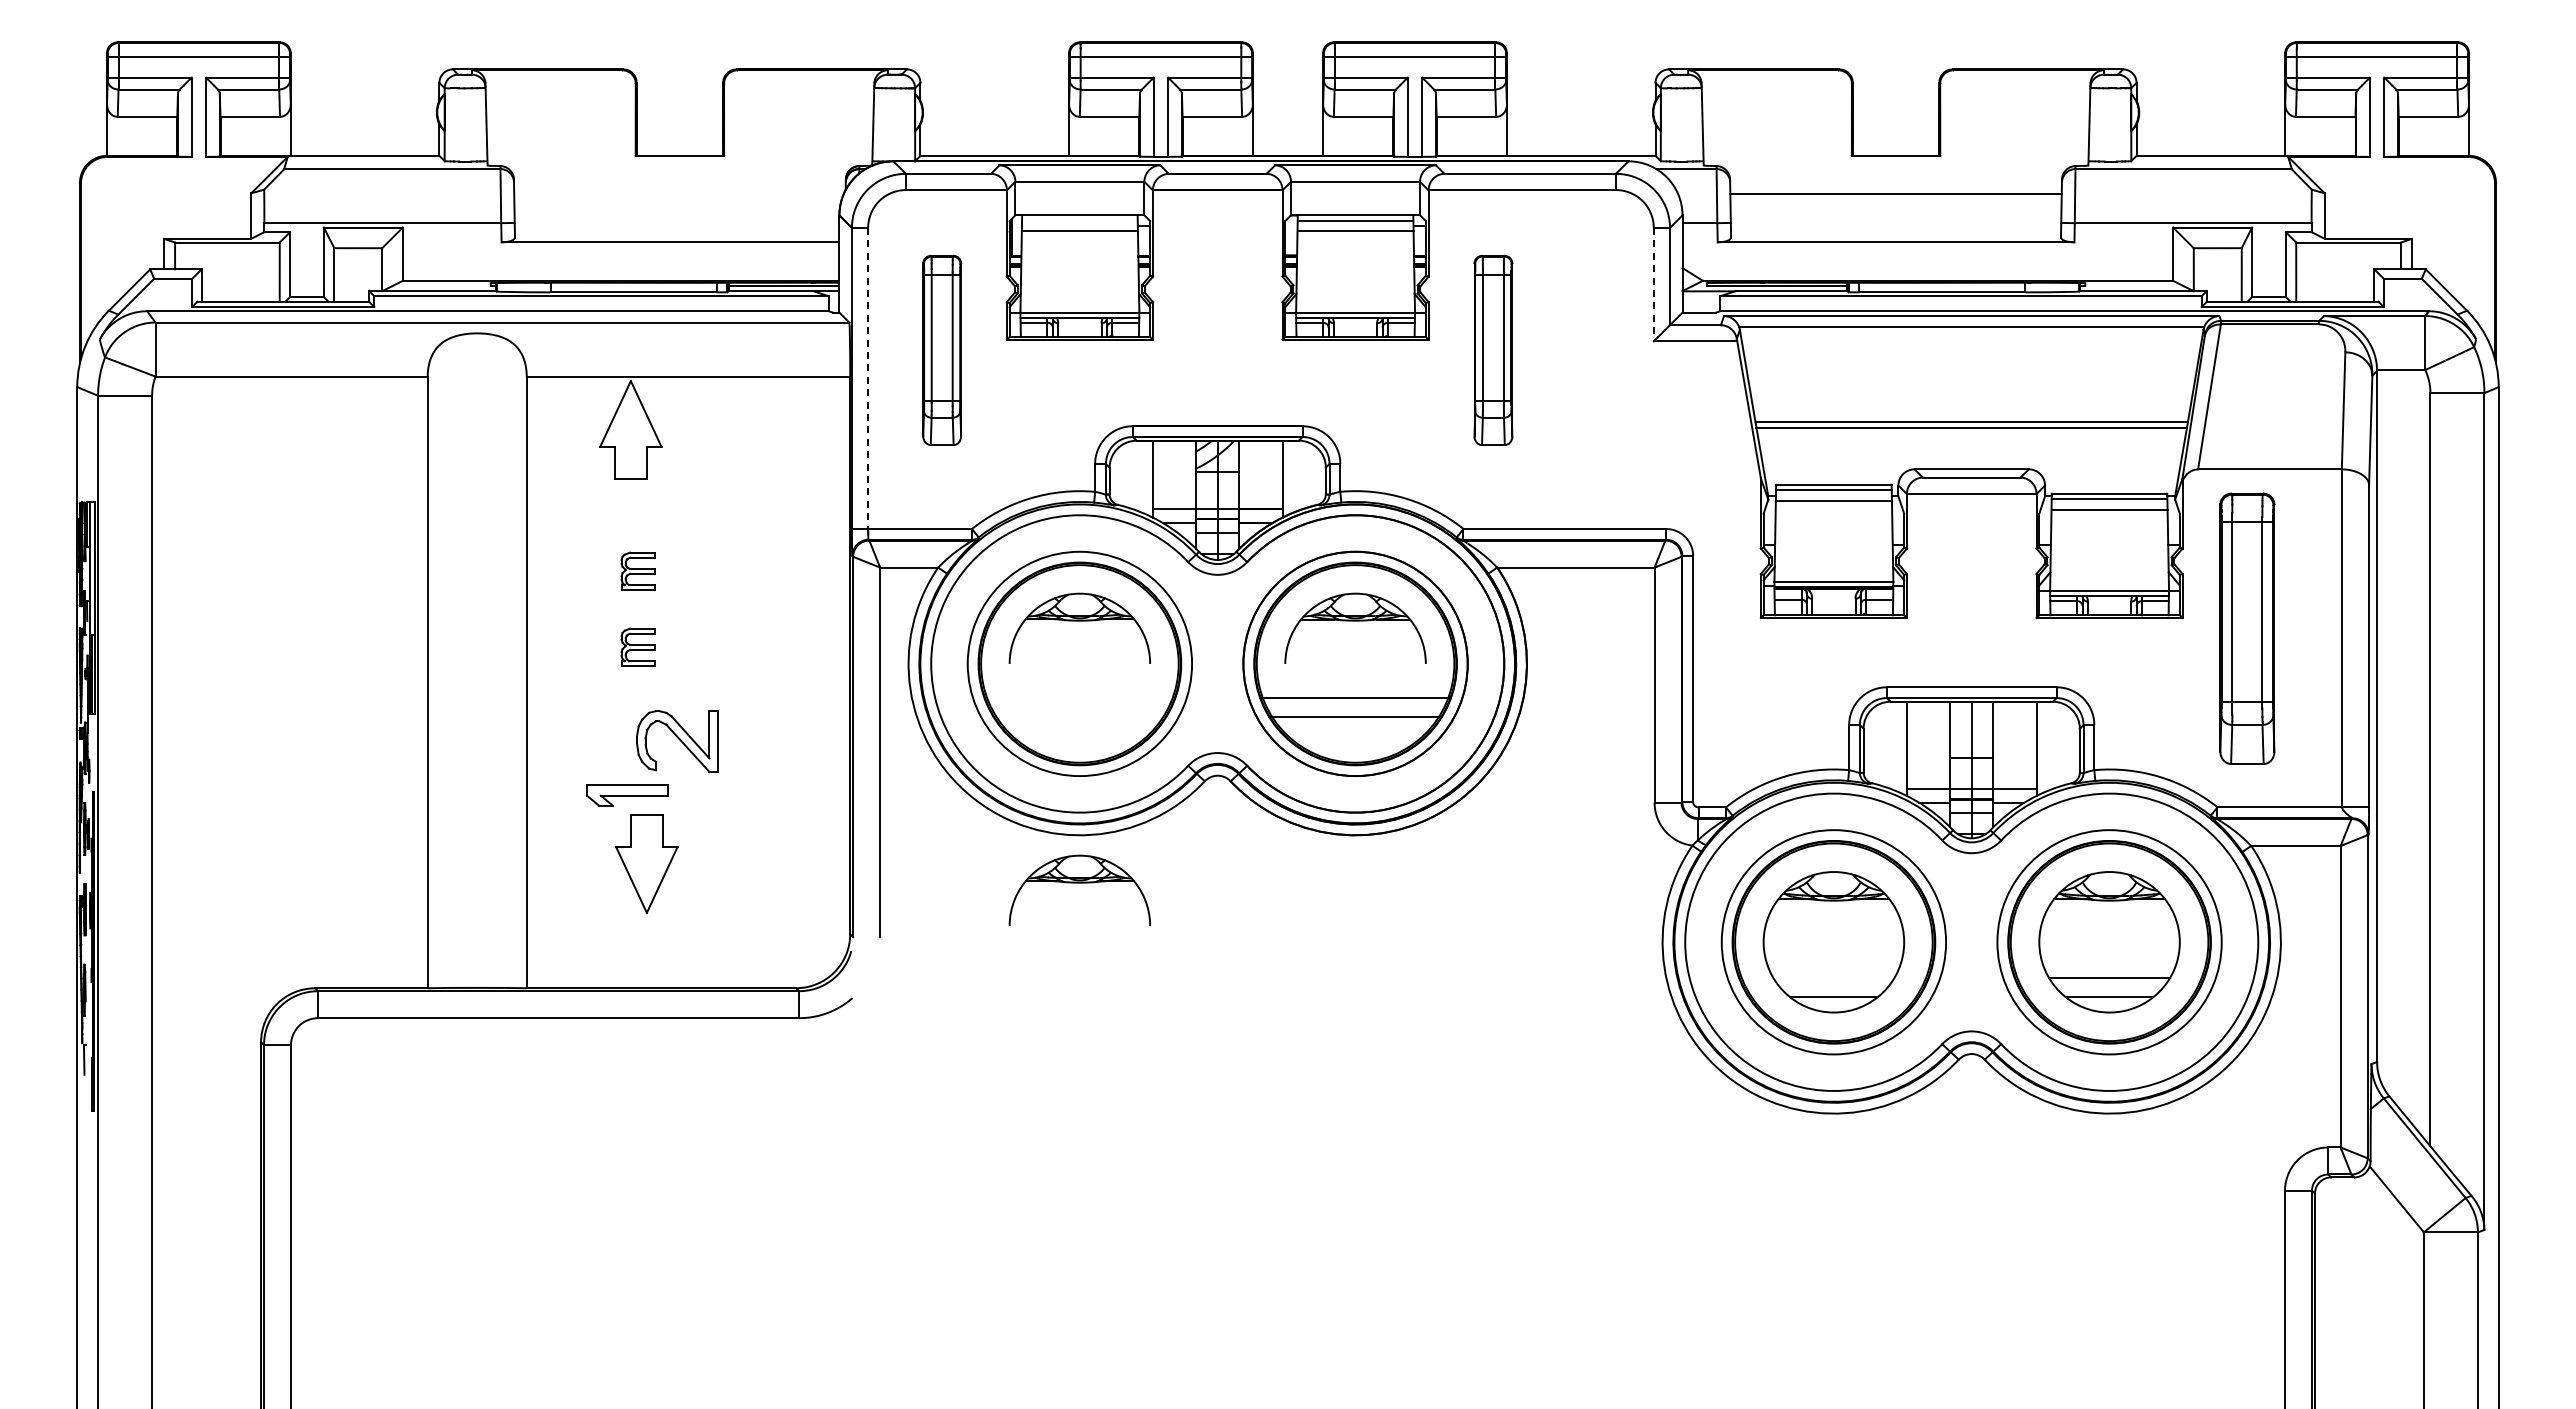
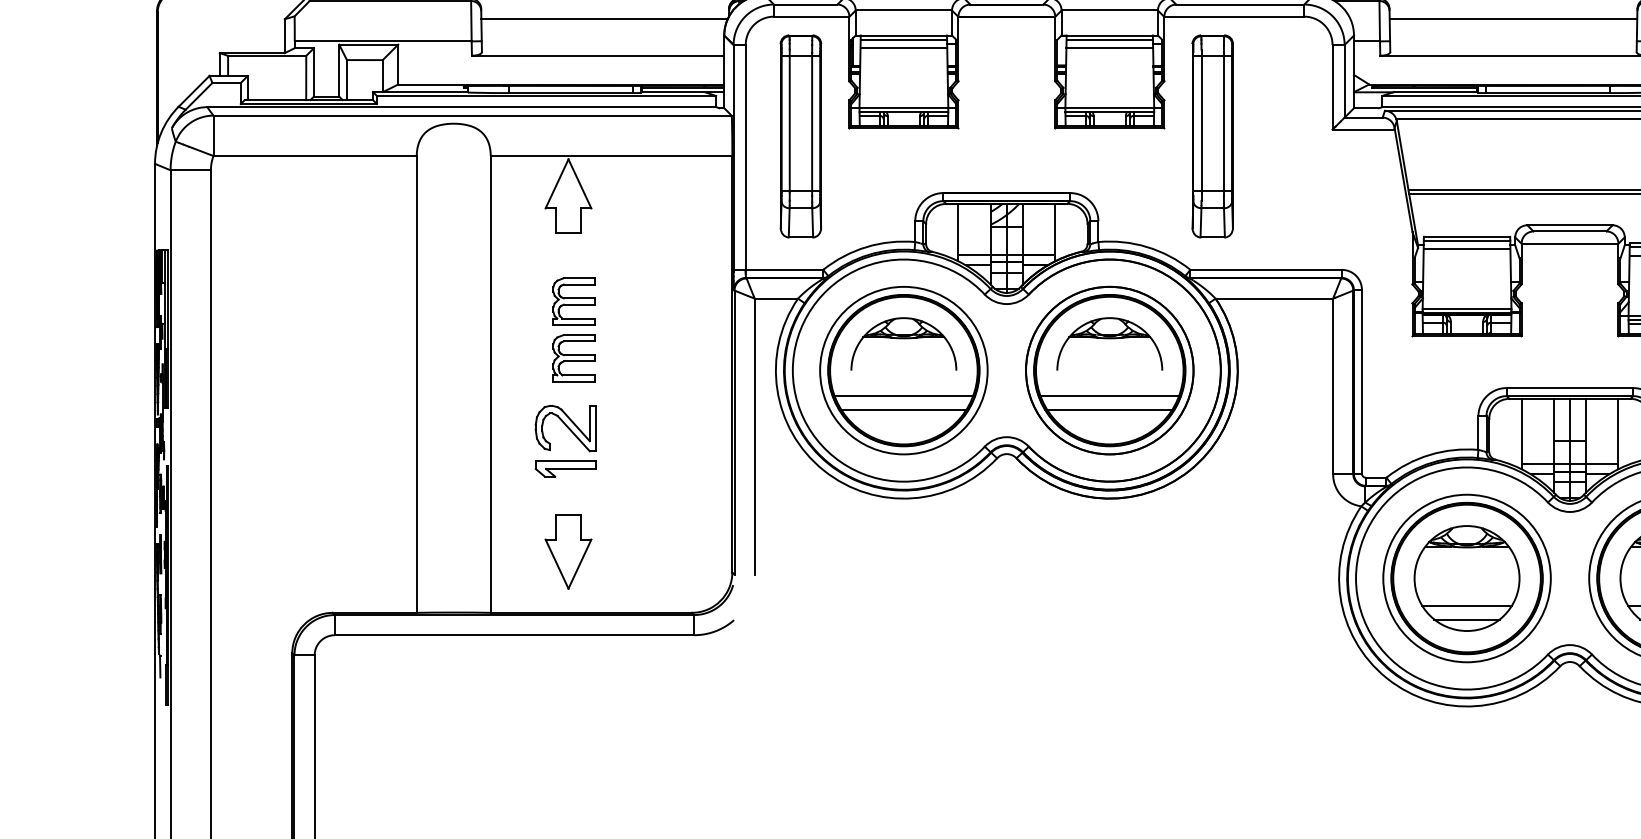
line: (678, 193) -> (604, 19), added
line: (1079, 220) -> (903, 39), added
line: (1653, 284) -> (1332, 87), dashed -> solid
part: (942, 350) -> (801, 136), size x1.43
part: (1493, 350) -> (1212, 136), size x1.43
line: (868, 378) -> (745, 157), dashed -> solid
part: (637, 571) -> (573, 301), size x1.67
part: (637, 647) -> (573, 358), size x1.67
line: (1079, 698) -> (903, 396), added
line: (1079, 717) -> (903, 410), added
part: (677, 741) -> (565, 428), moved
part: (646, 863) -> (568, 551), moved
part: (1079, 889) -> (903, 539), removed
line: (1833, 978) -> (1466, 605), added

